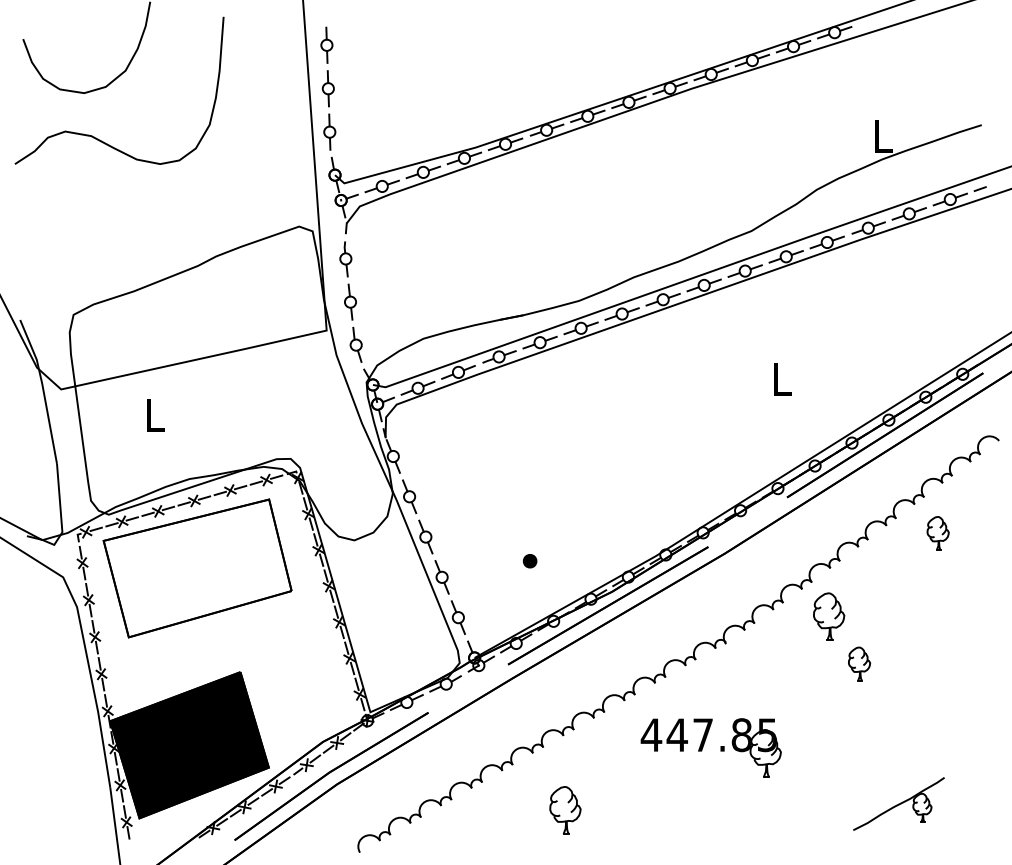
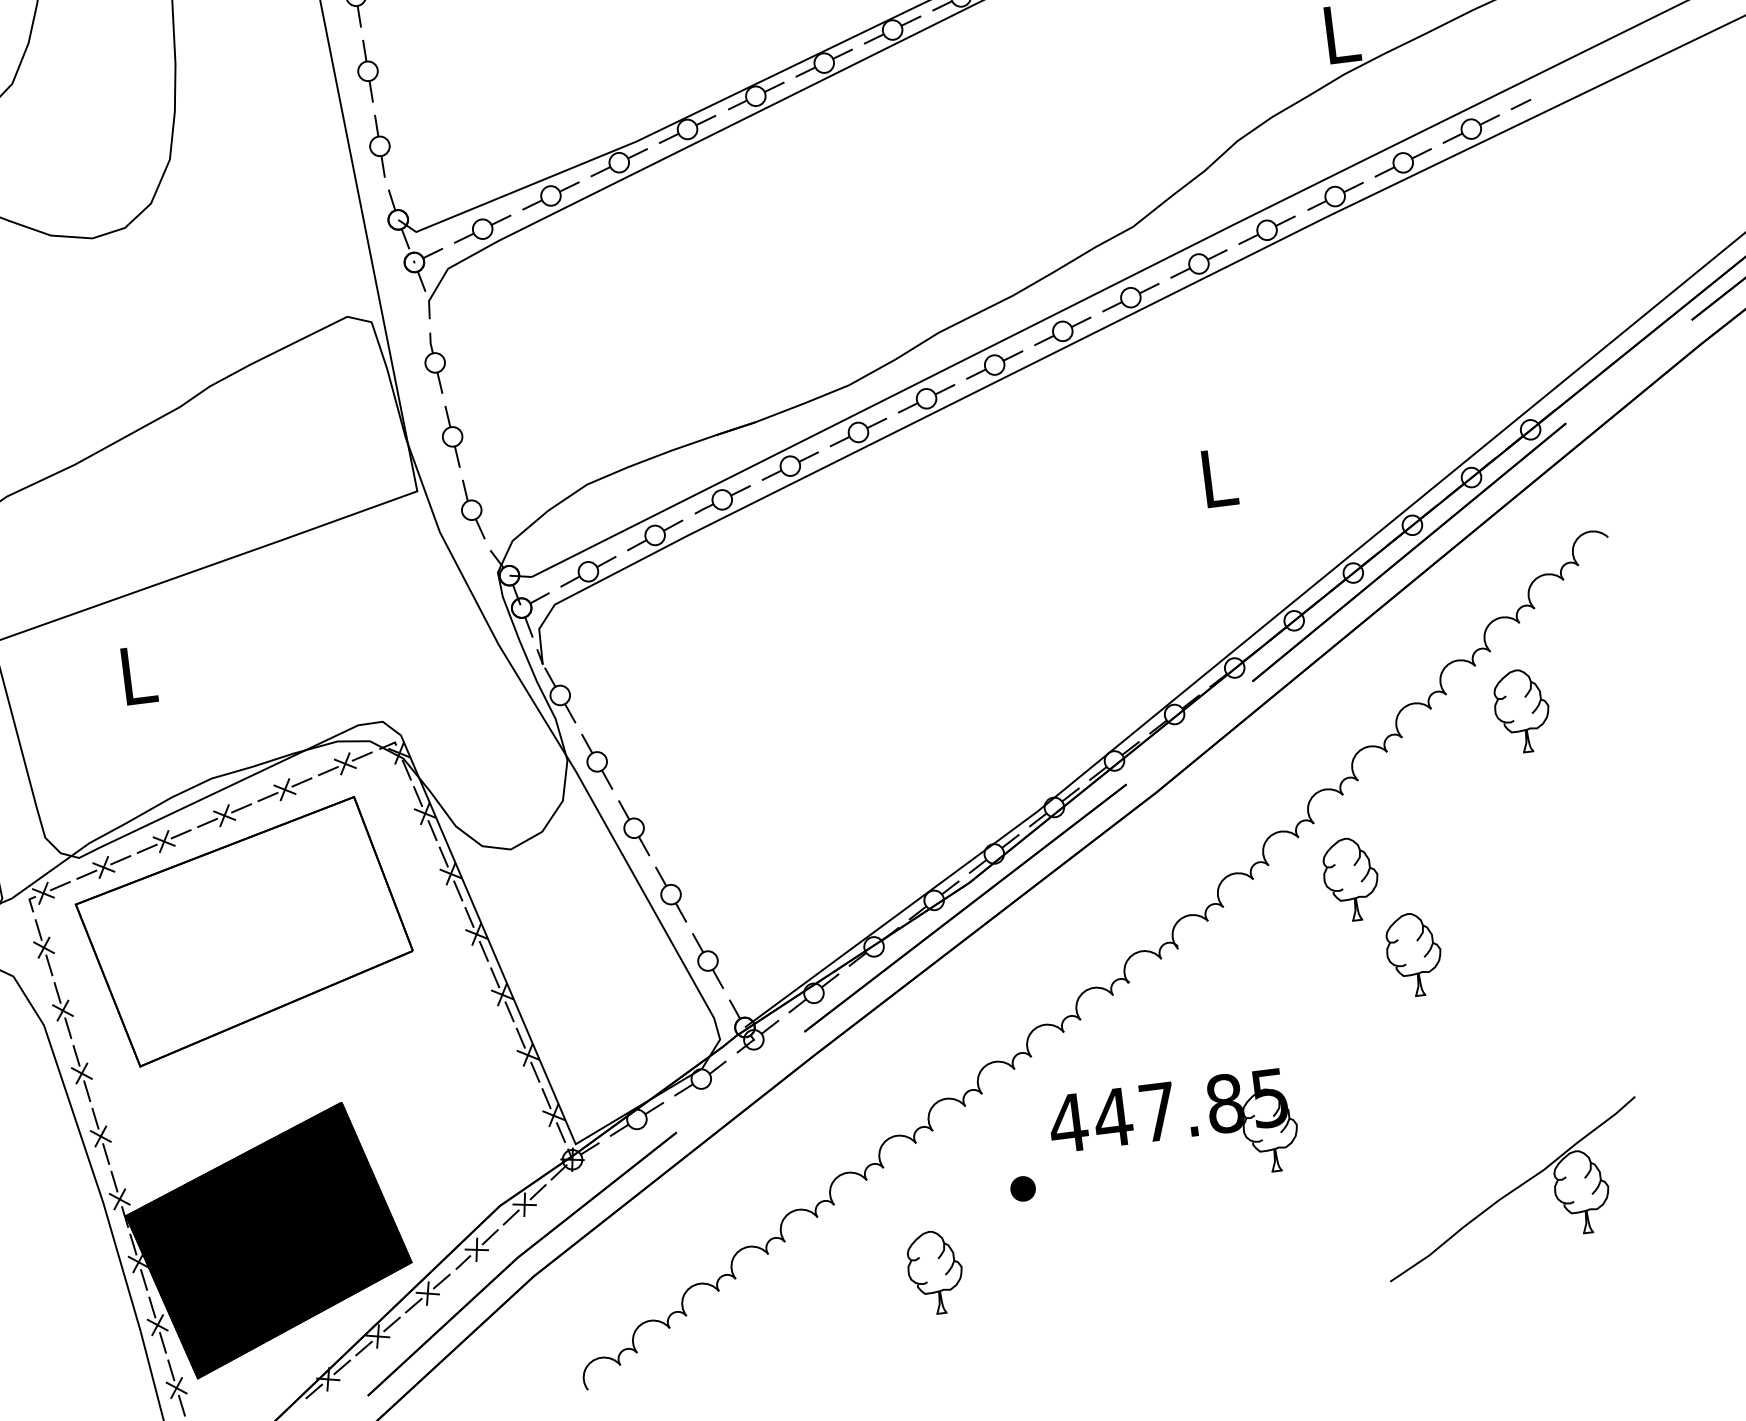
part: (938, 533) -> (1522, 711), size x1.43
part: (530, 561) -> (1023, 1189), moved
part: (859, 663) -> (1413, 953), size x1.43
part: (898, 803) -> (1511, 1188), size x1.67

